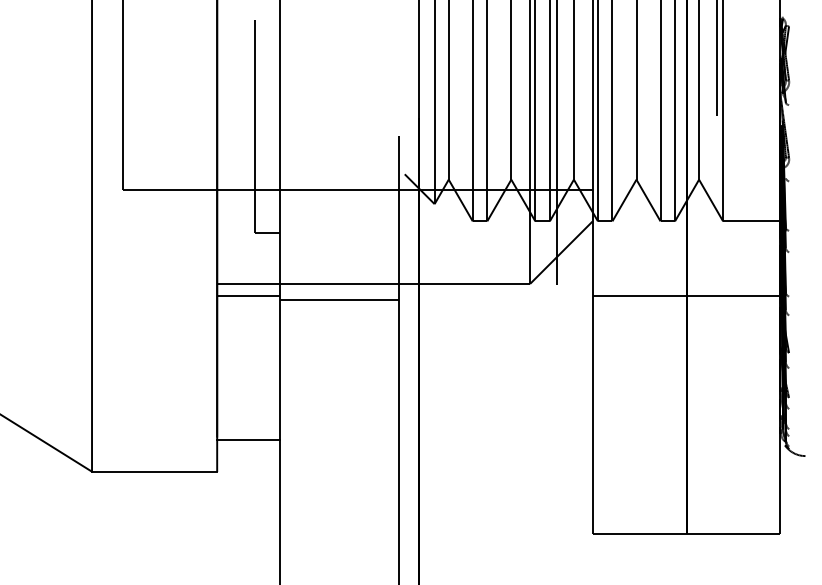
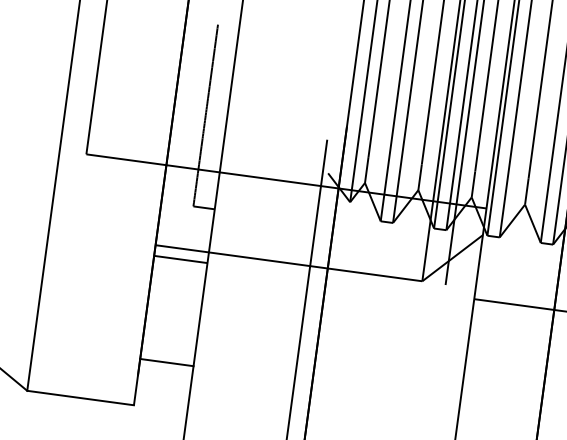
line: (338, 299) -> (257, 272), removed
line: (248, 440) -> (166, 362), moved

